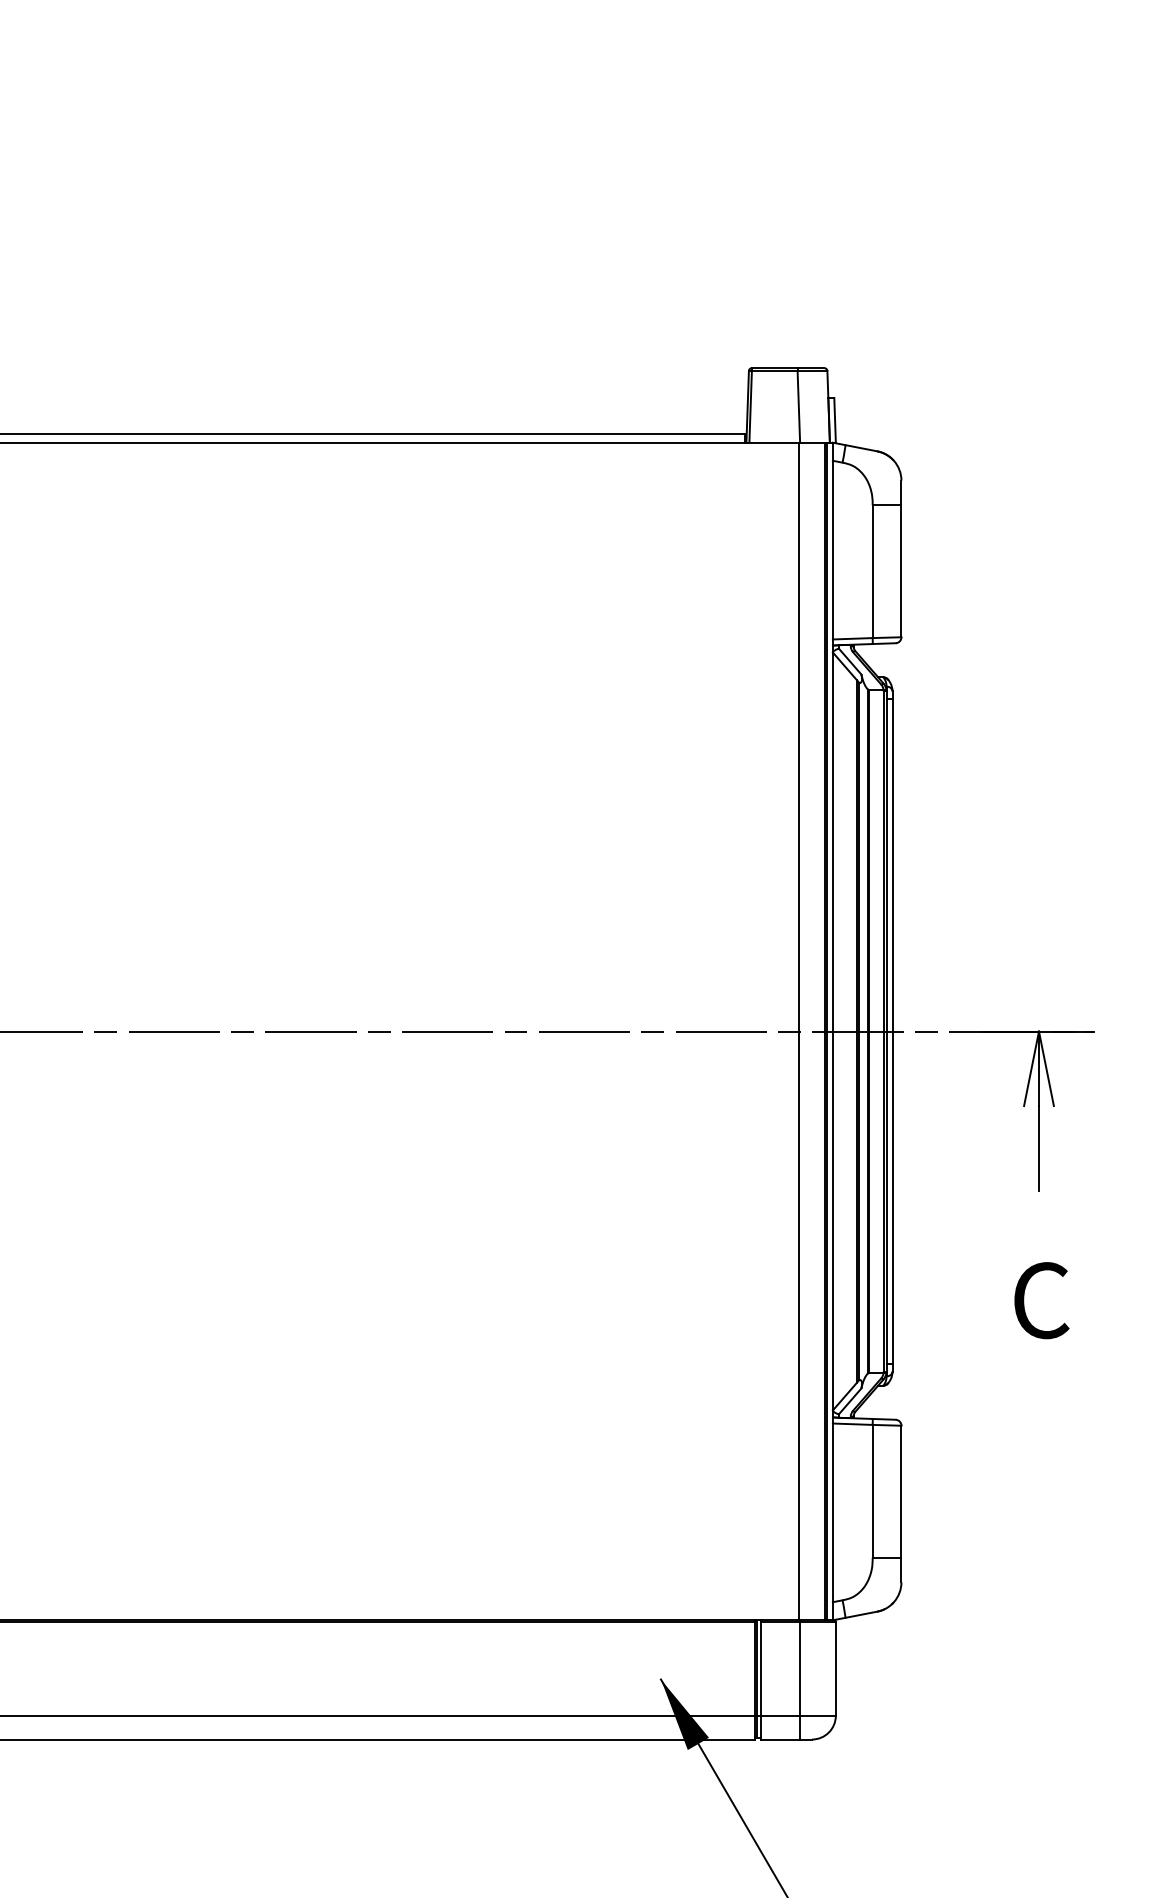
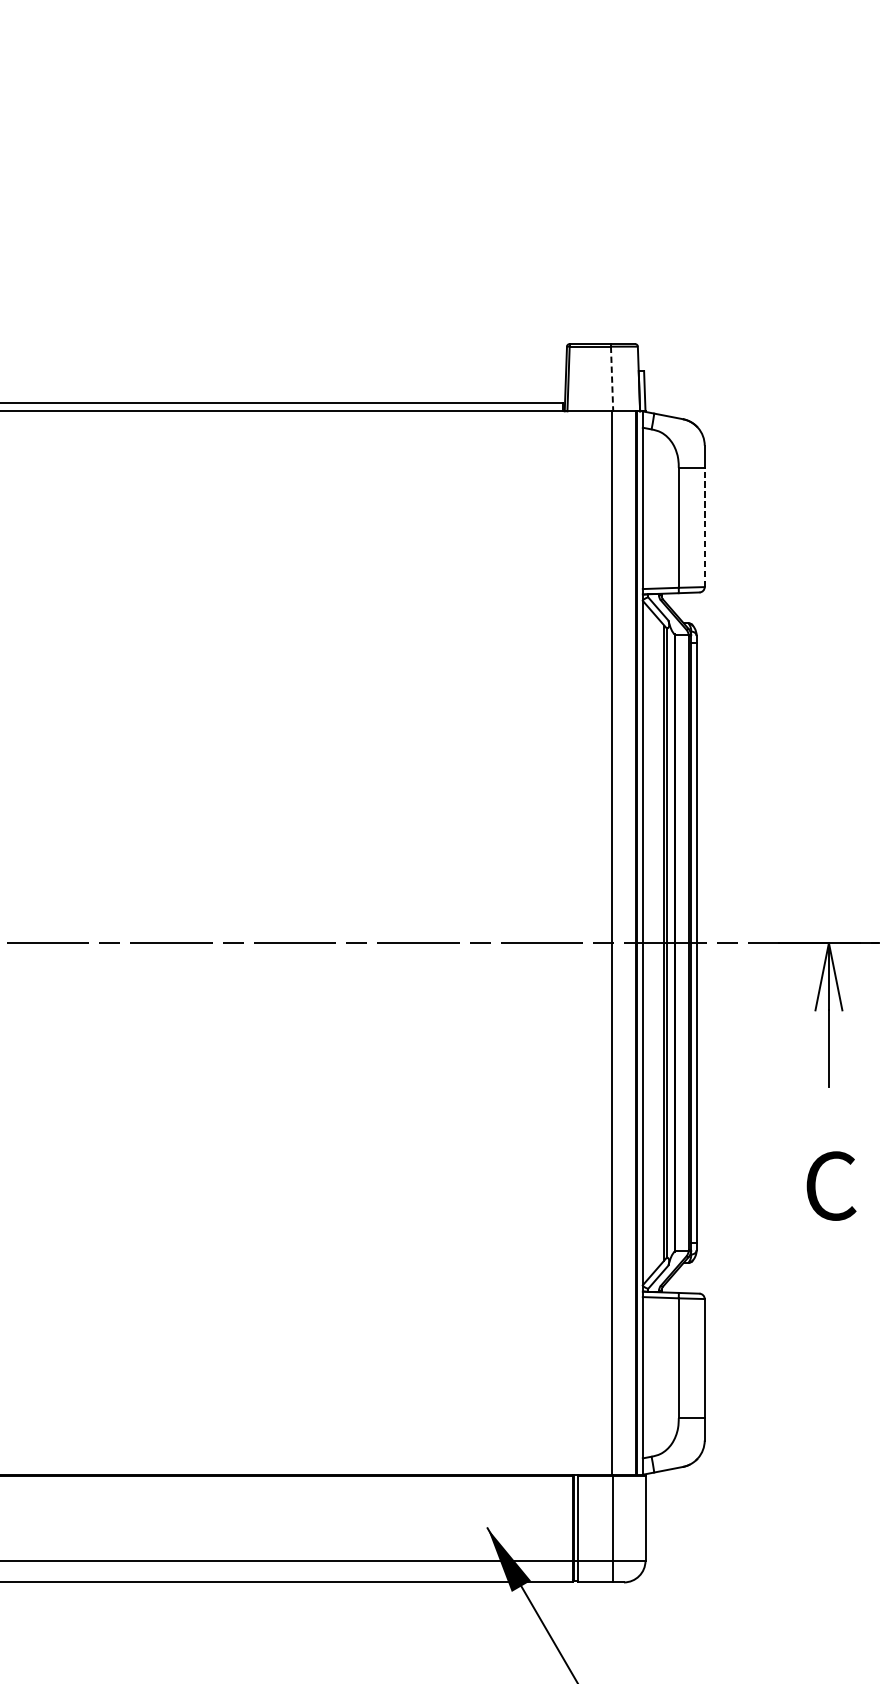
line: (798, 406) -> (611, 378), solid -> dashed
line: (901, 570) -> (704, 526), solid -> dashed

